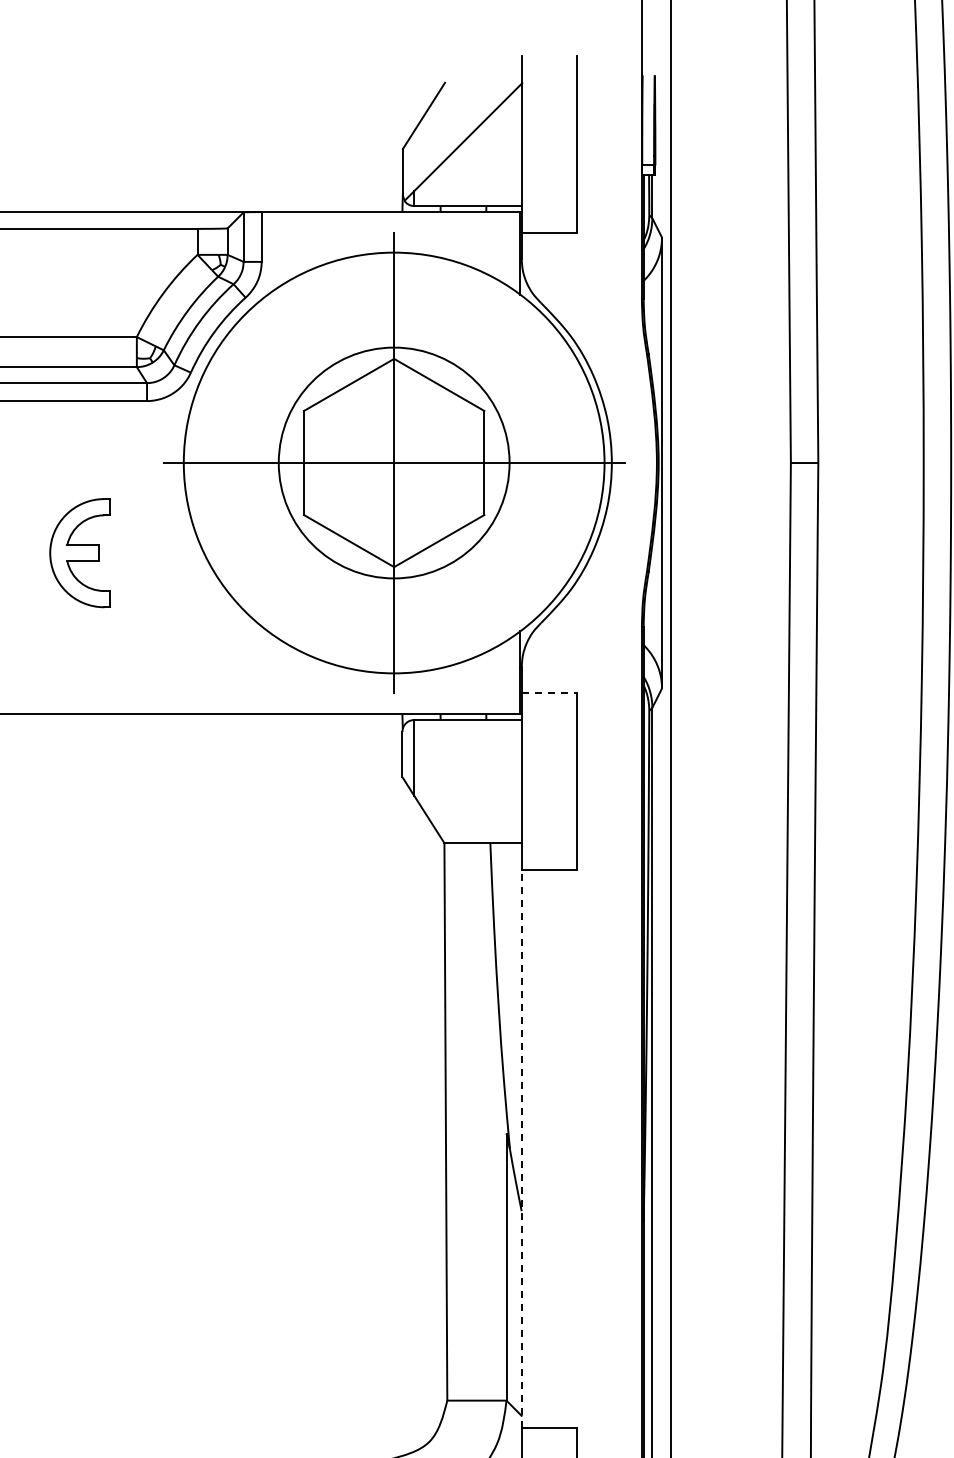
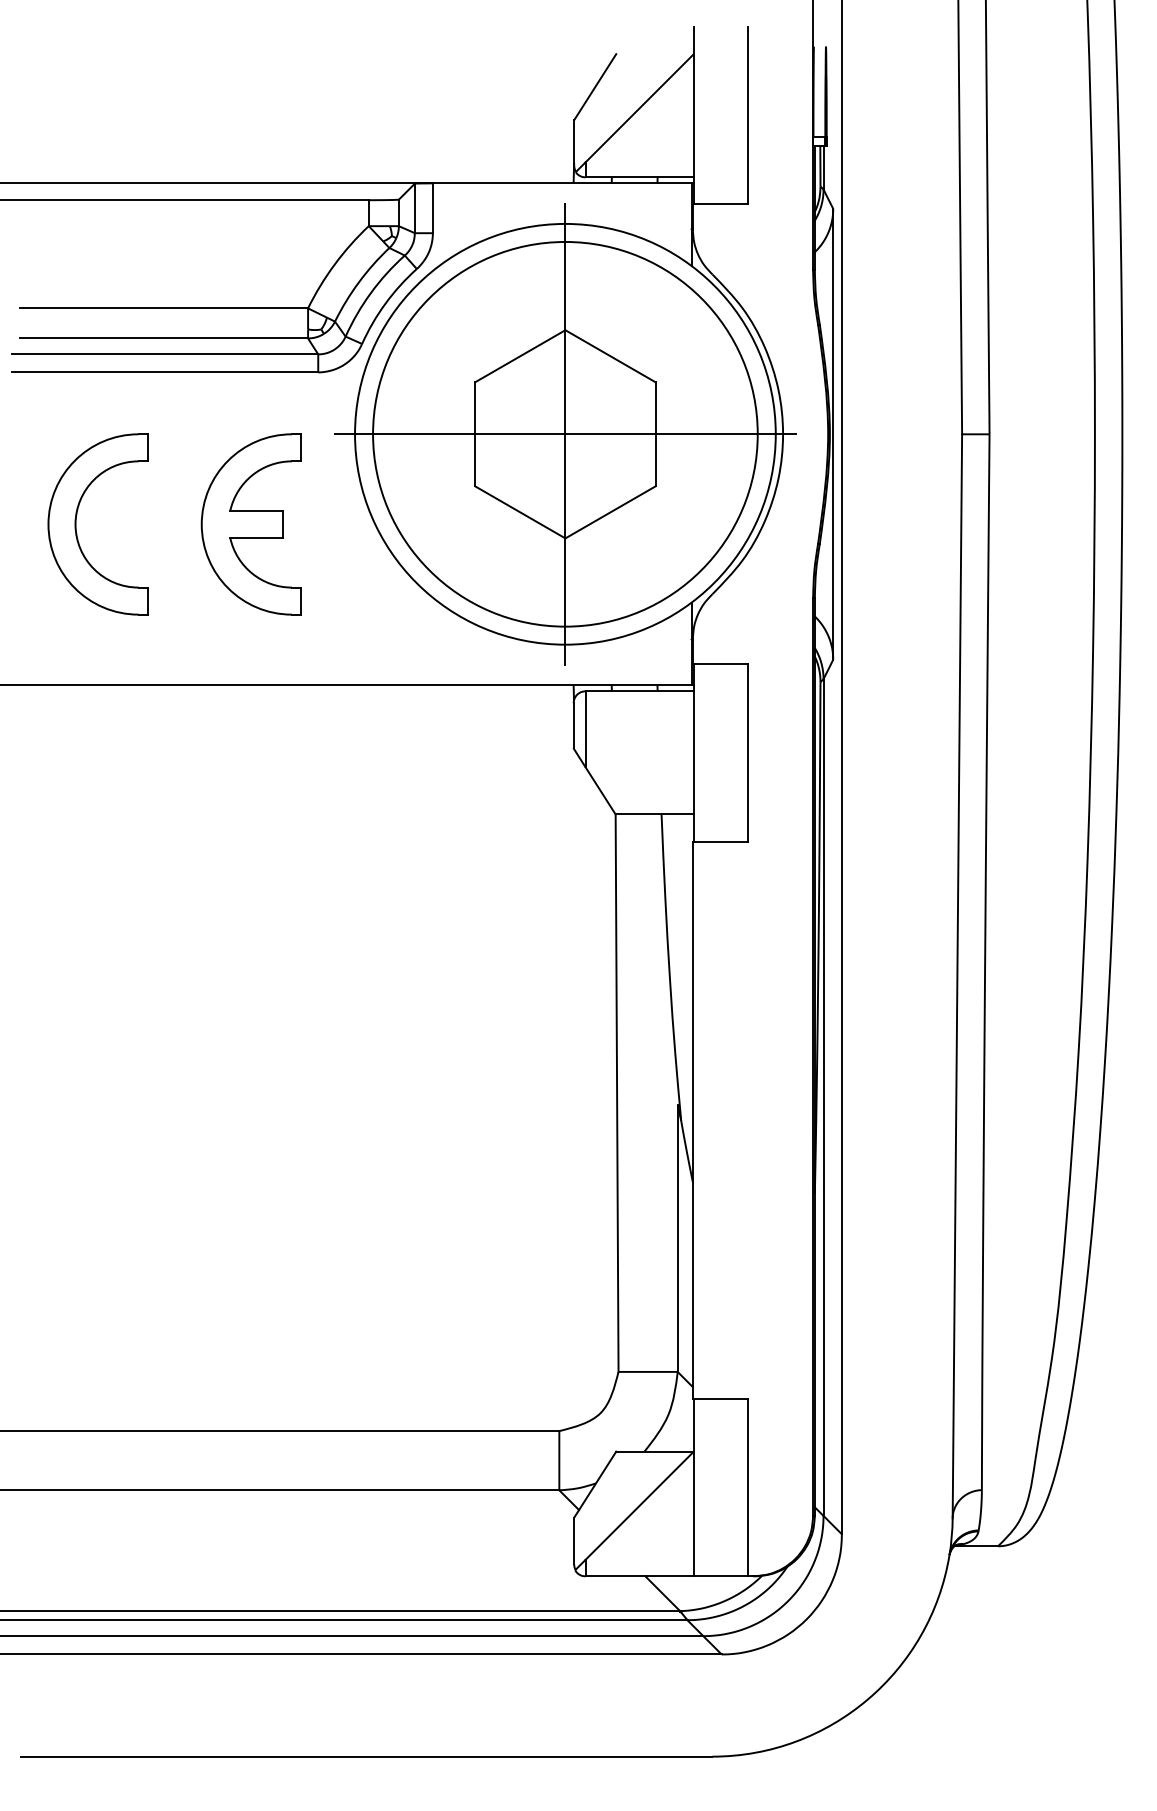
circle: (394, 462) -> (565, 433), size x1.67
part: (79, 553) -> (250, 524), size x1.67
line: (550, 693) -> (721, 664), dashed -> solid
line: (521, 1149) -> (692, 1120), dashed -> solid

